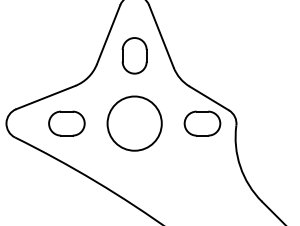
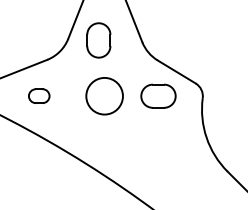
part: (134, 55) -> (98, 40), moved
part: (66, 123) -> (38, 96), size x0.6
circle: (134, 123) -> (104, 96), size x0.7
part: (202, 123) -> (158, 96), moved

